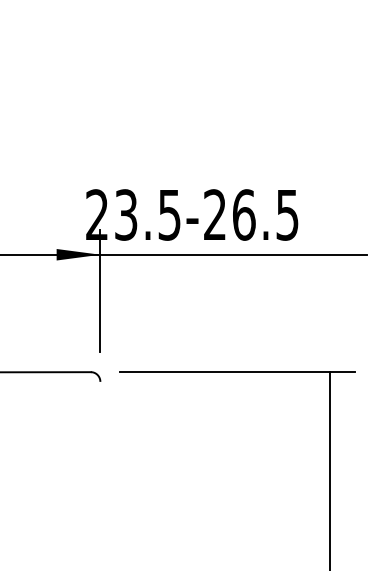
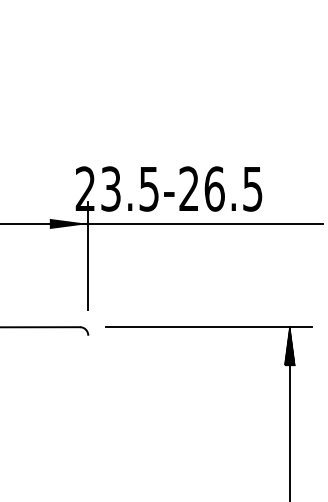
hatch: (329, 394) -> (289, 346), added

